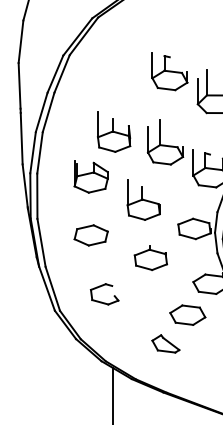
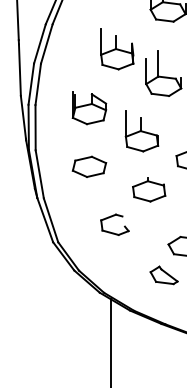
part: (114, 131) -> (117, 48), moved
part: (101, 301) -> (111, 231), moved

